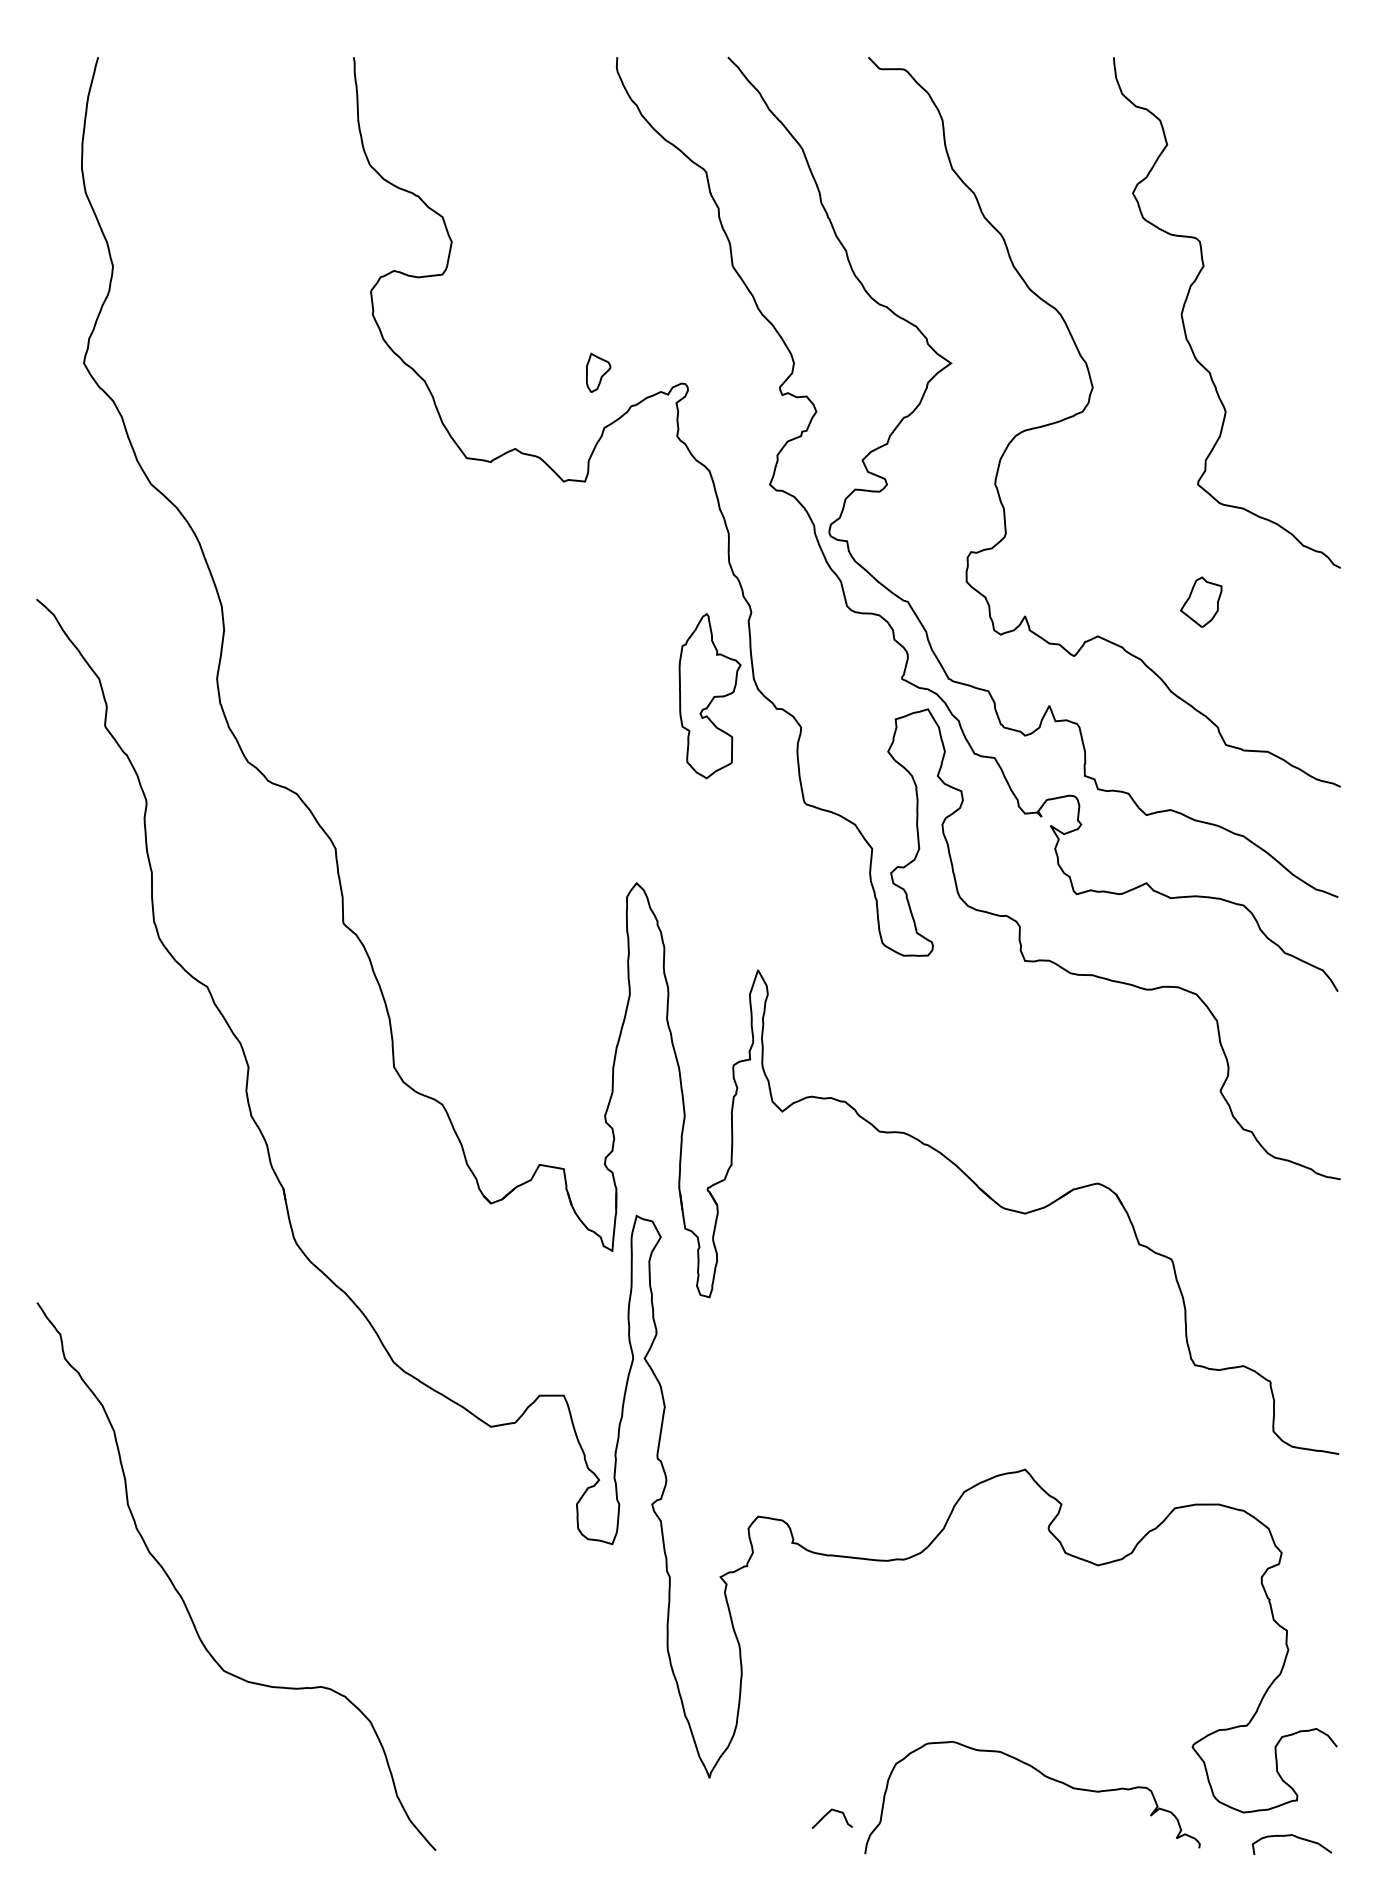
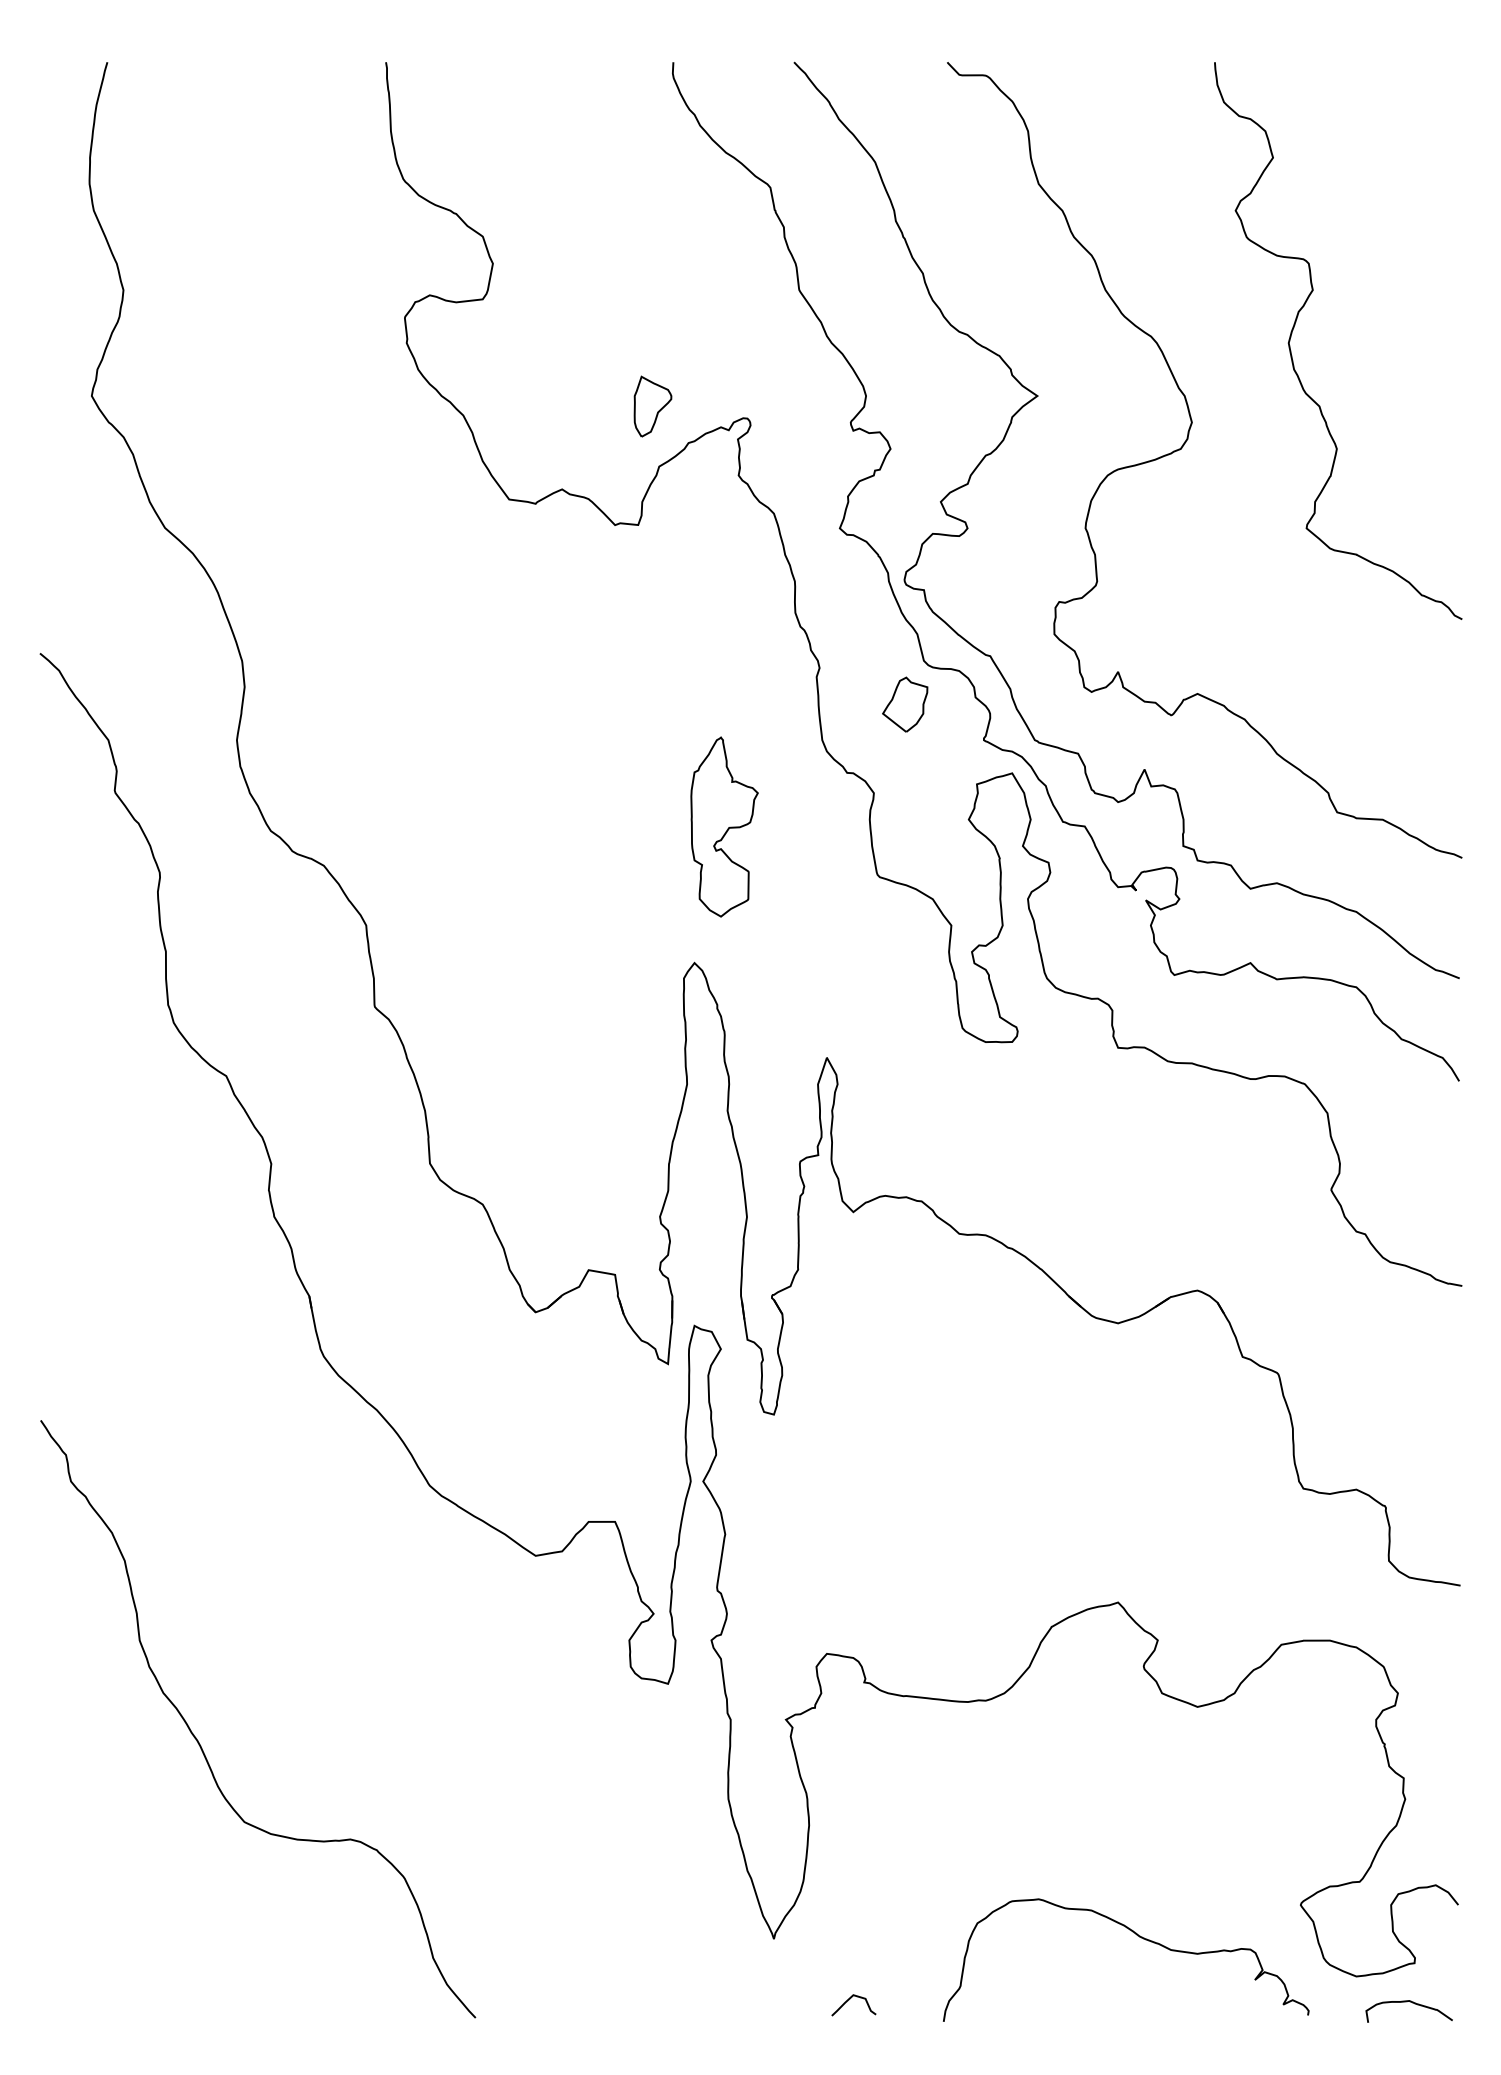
part: (598, 372) -> (652, 406), size x1.43
part: (1201, 602) -> (905, 704), moved
part: (710, 695) -> (724, 826), moved
curve: (828, 1814) -> (849, 2000), moved

